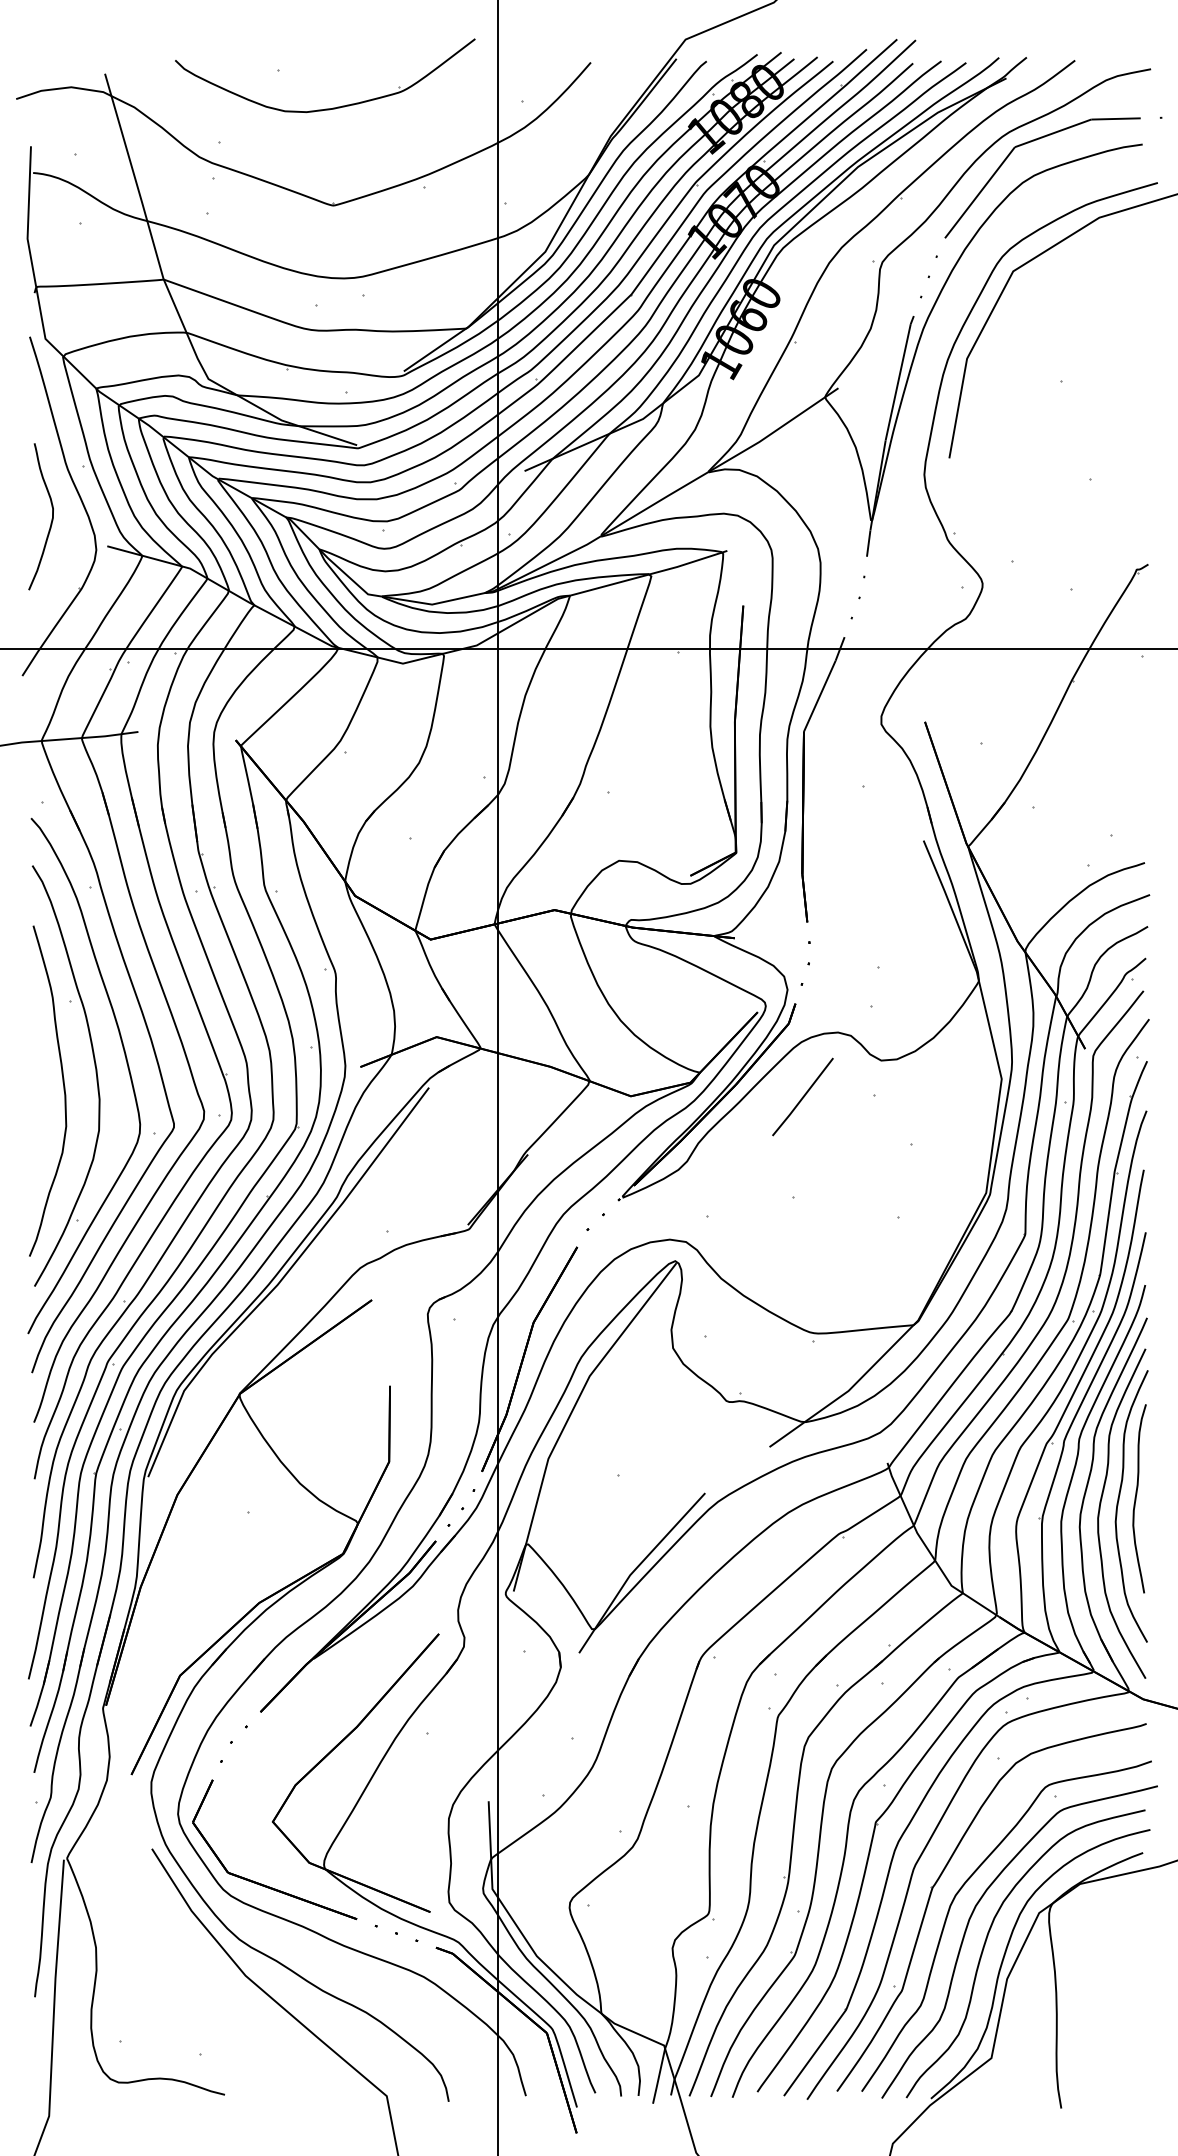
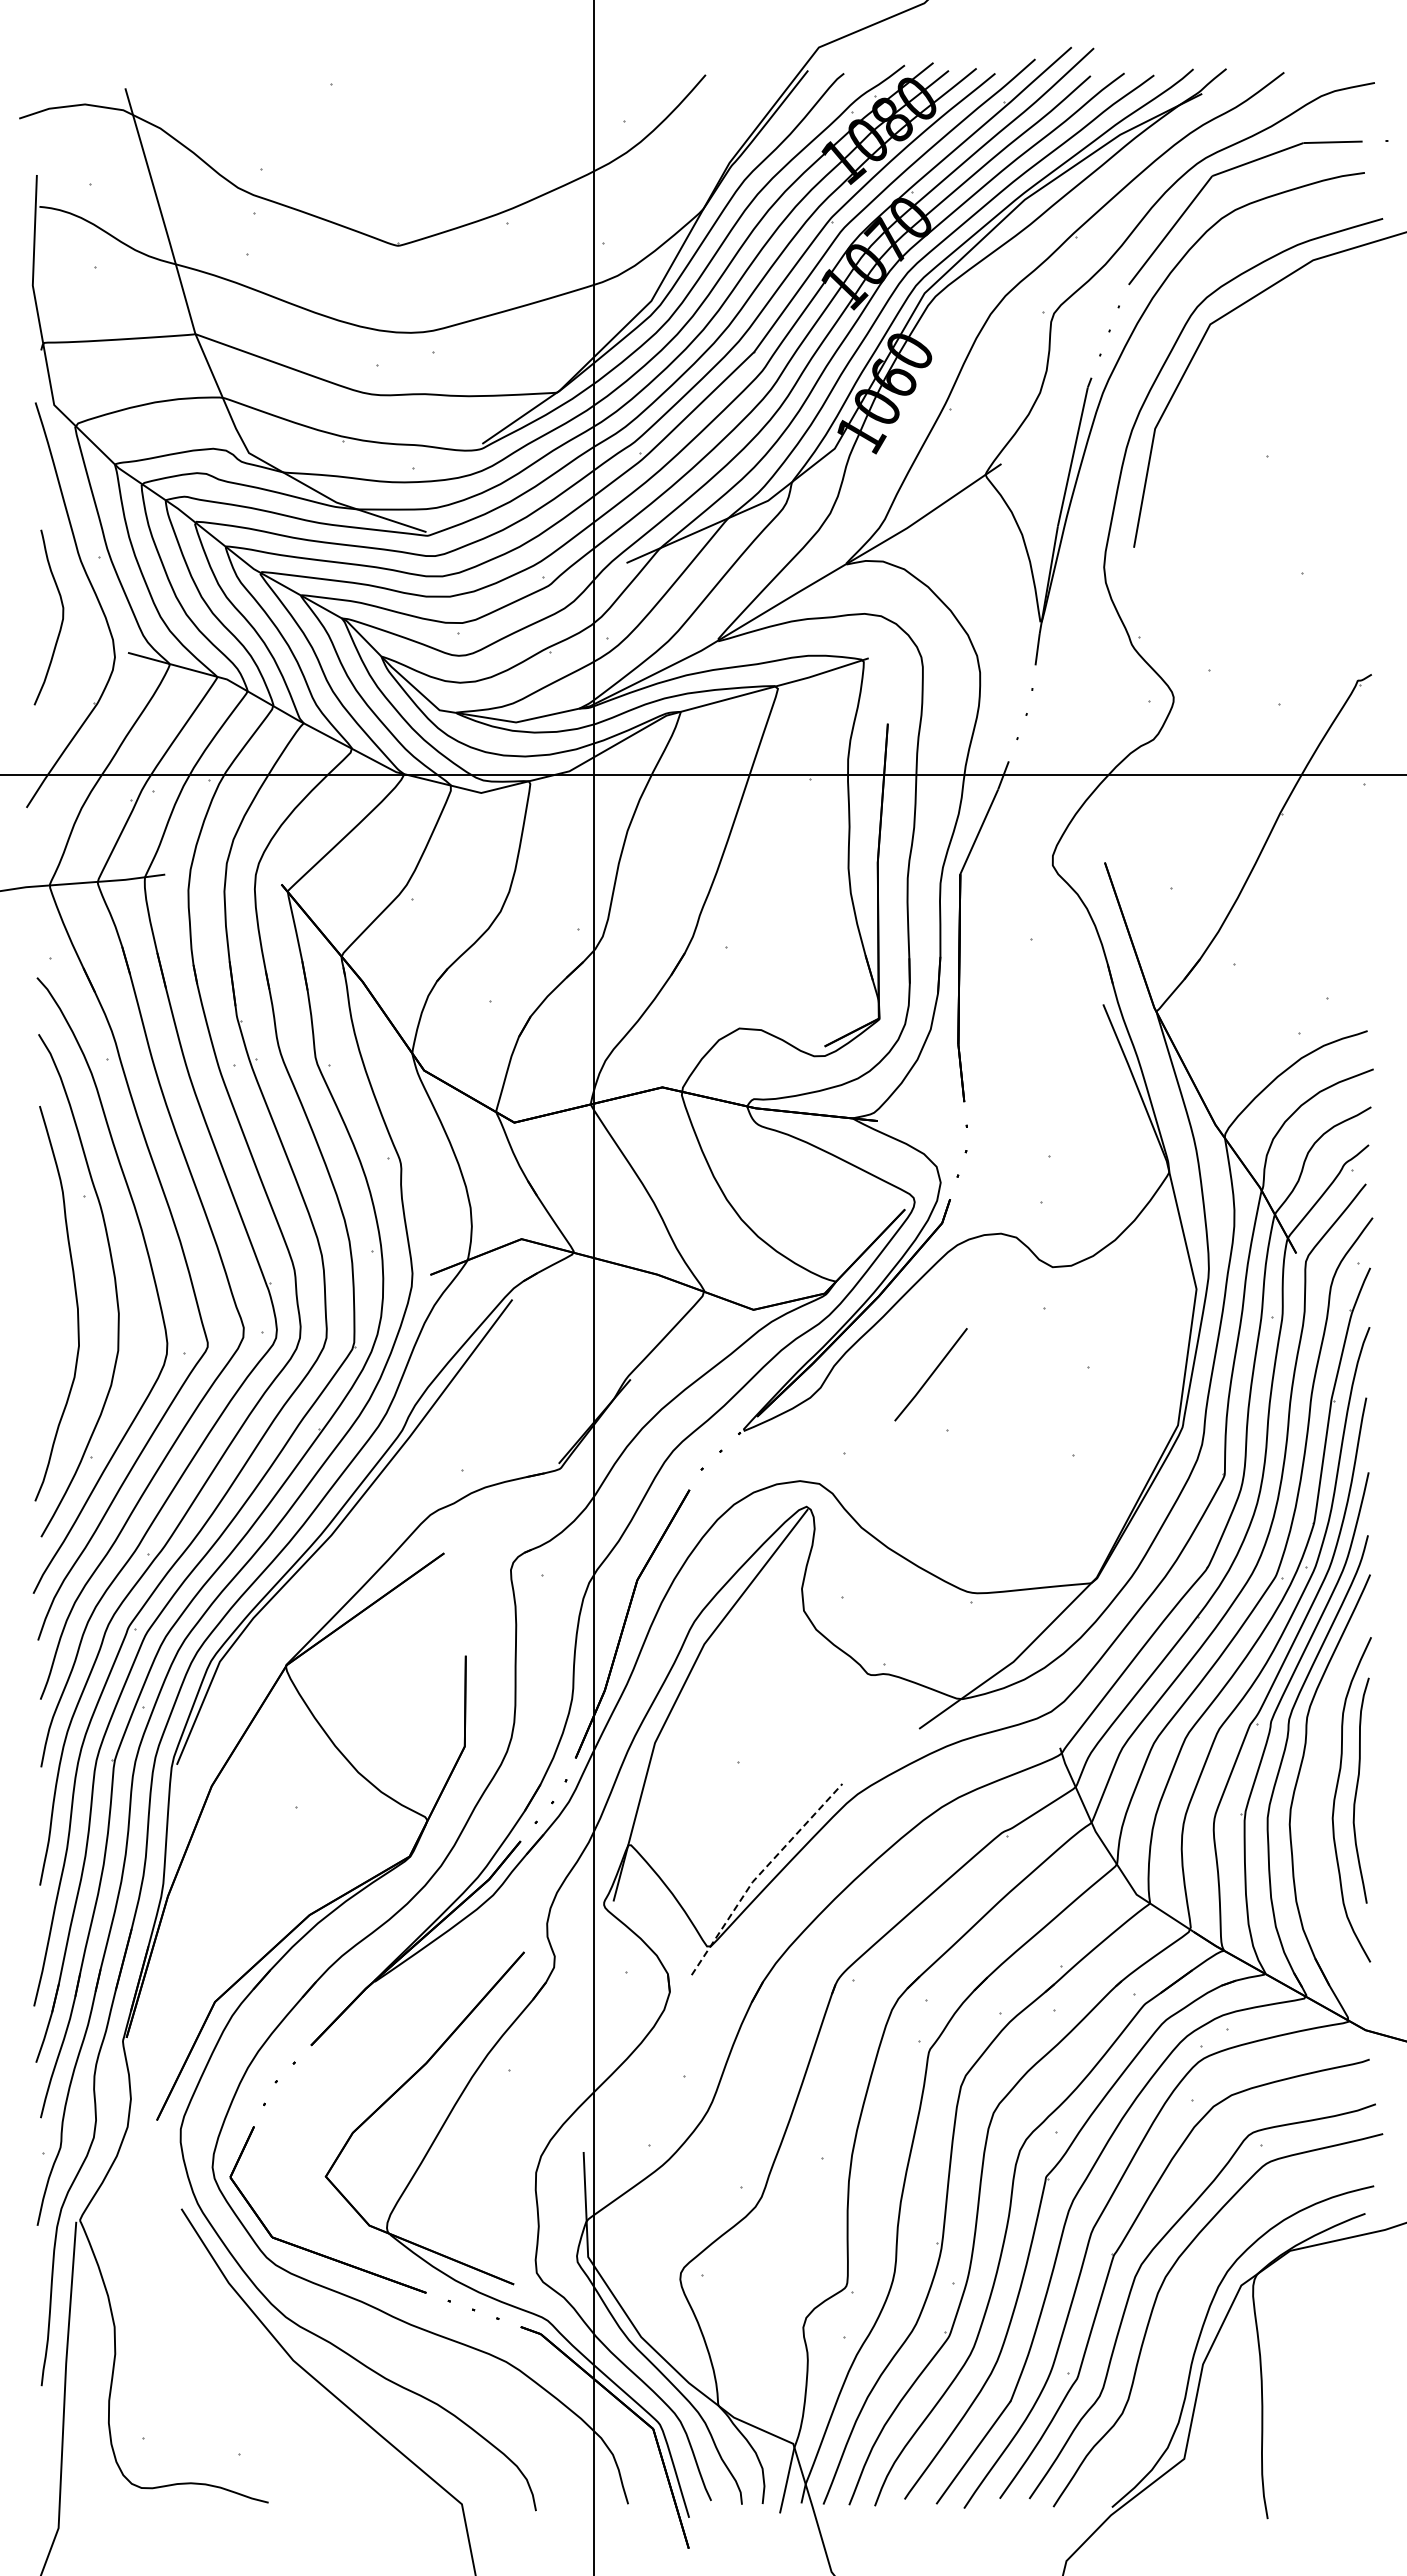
part: (329, 108) -> (393, 129), removed
line: (802, 1096) -> (930, 1374), moved
curve: (1100, 1509) -> (1314, 1803), removed
line: (635, 1568) -> (759, 1874), solid -> dashed
curve: (986, 1941) -> (1178, 2319), removed

